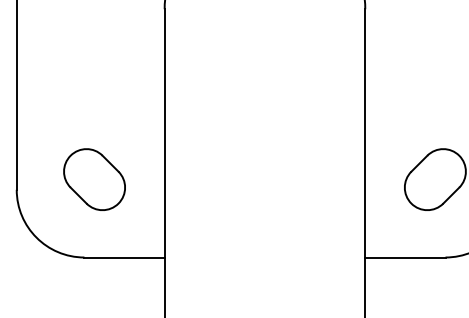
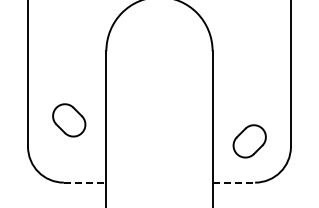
part: (95, 179) -> (69, 120), moved
line: (125, 257) -> (85, 182), solid -> dashed
line: (406, 257) -> (234, 182), solid -> dashed

